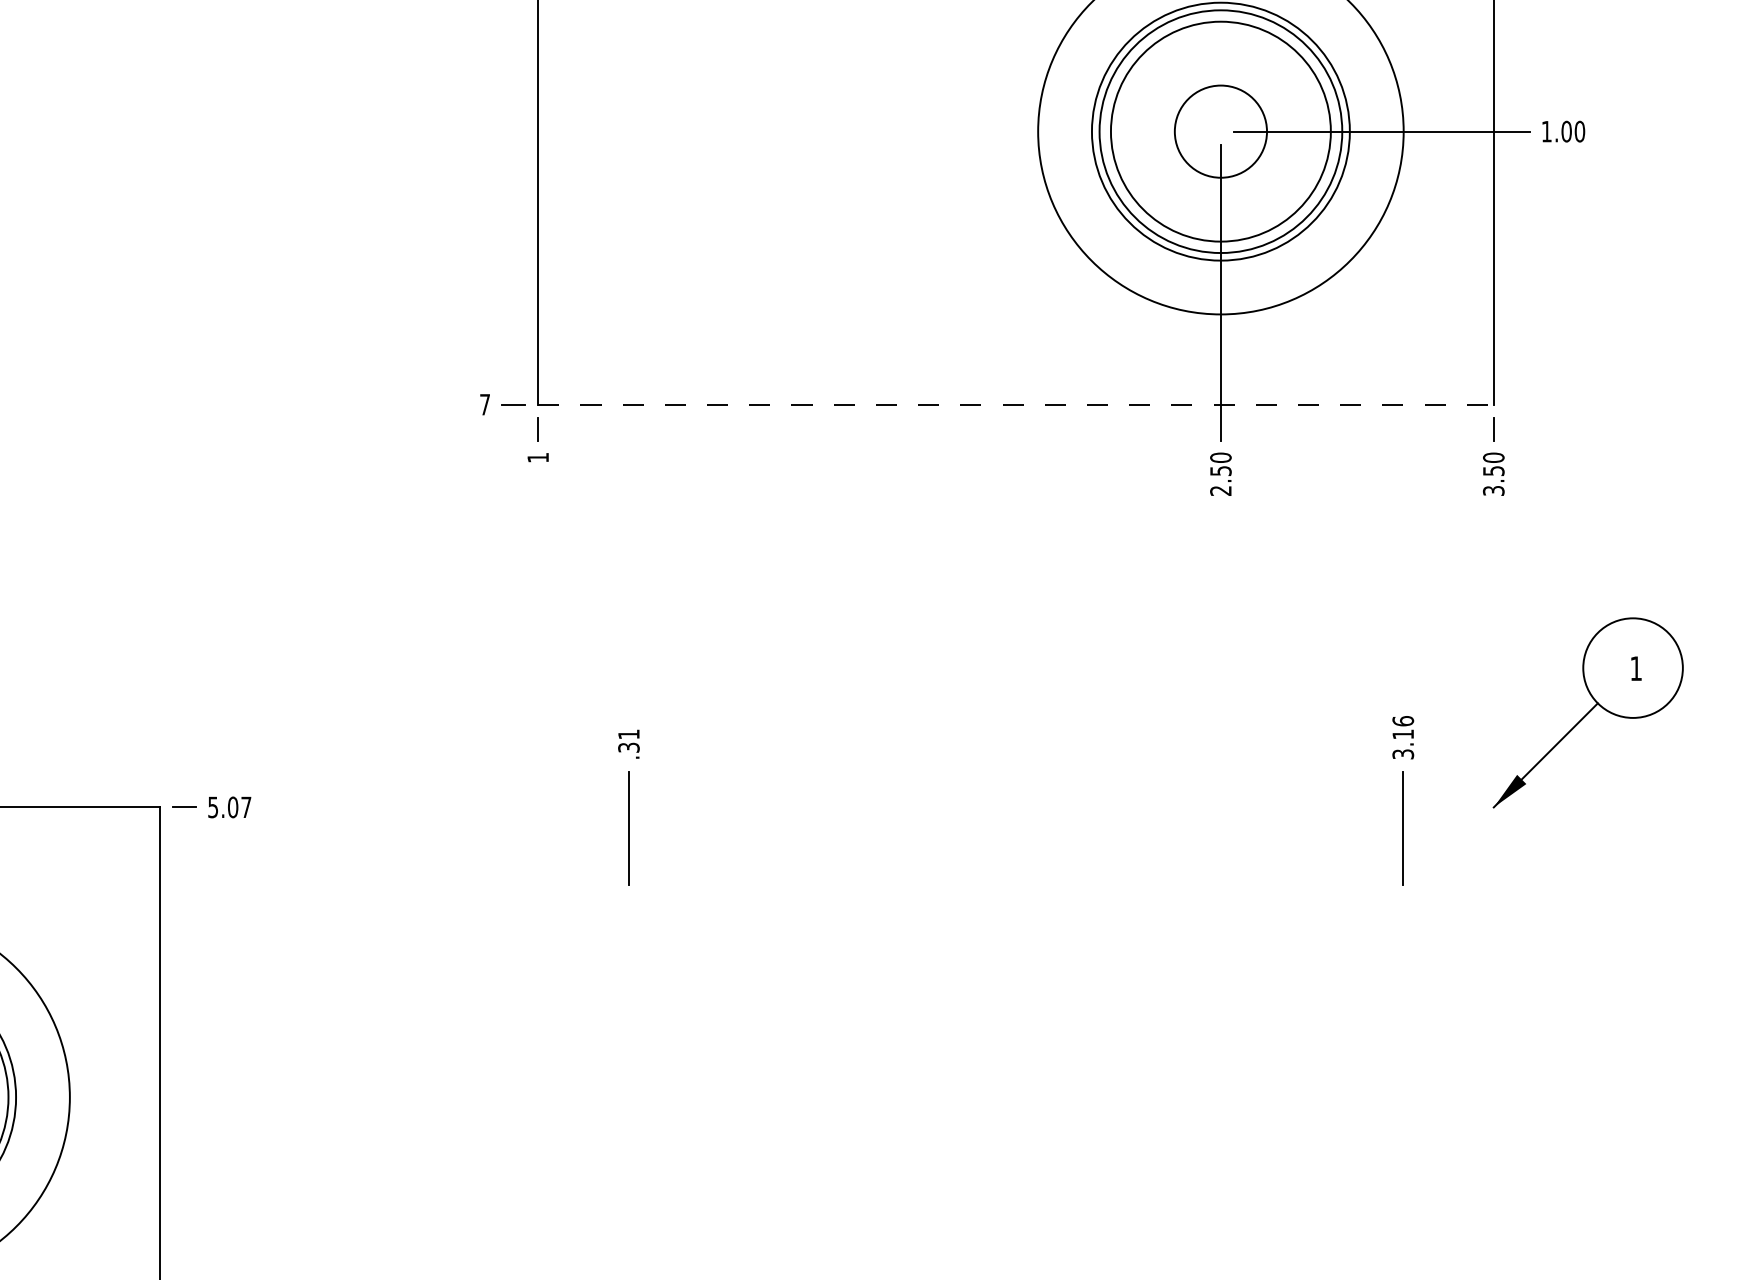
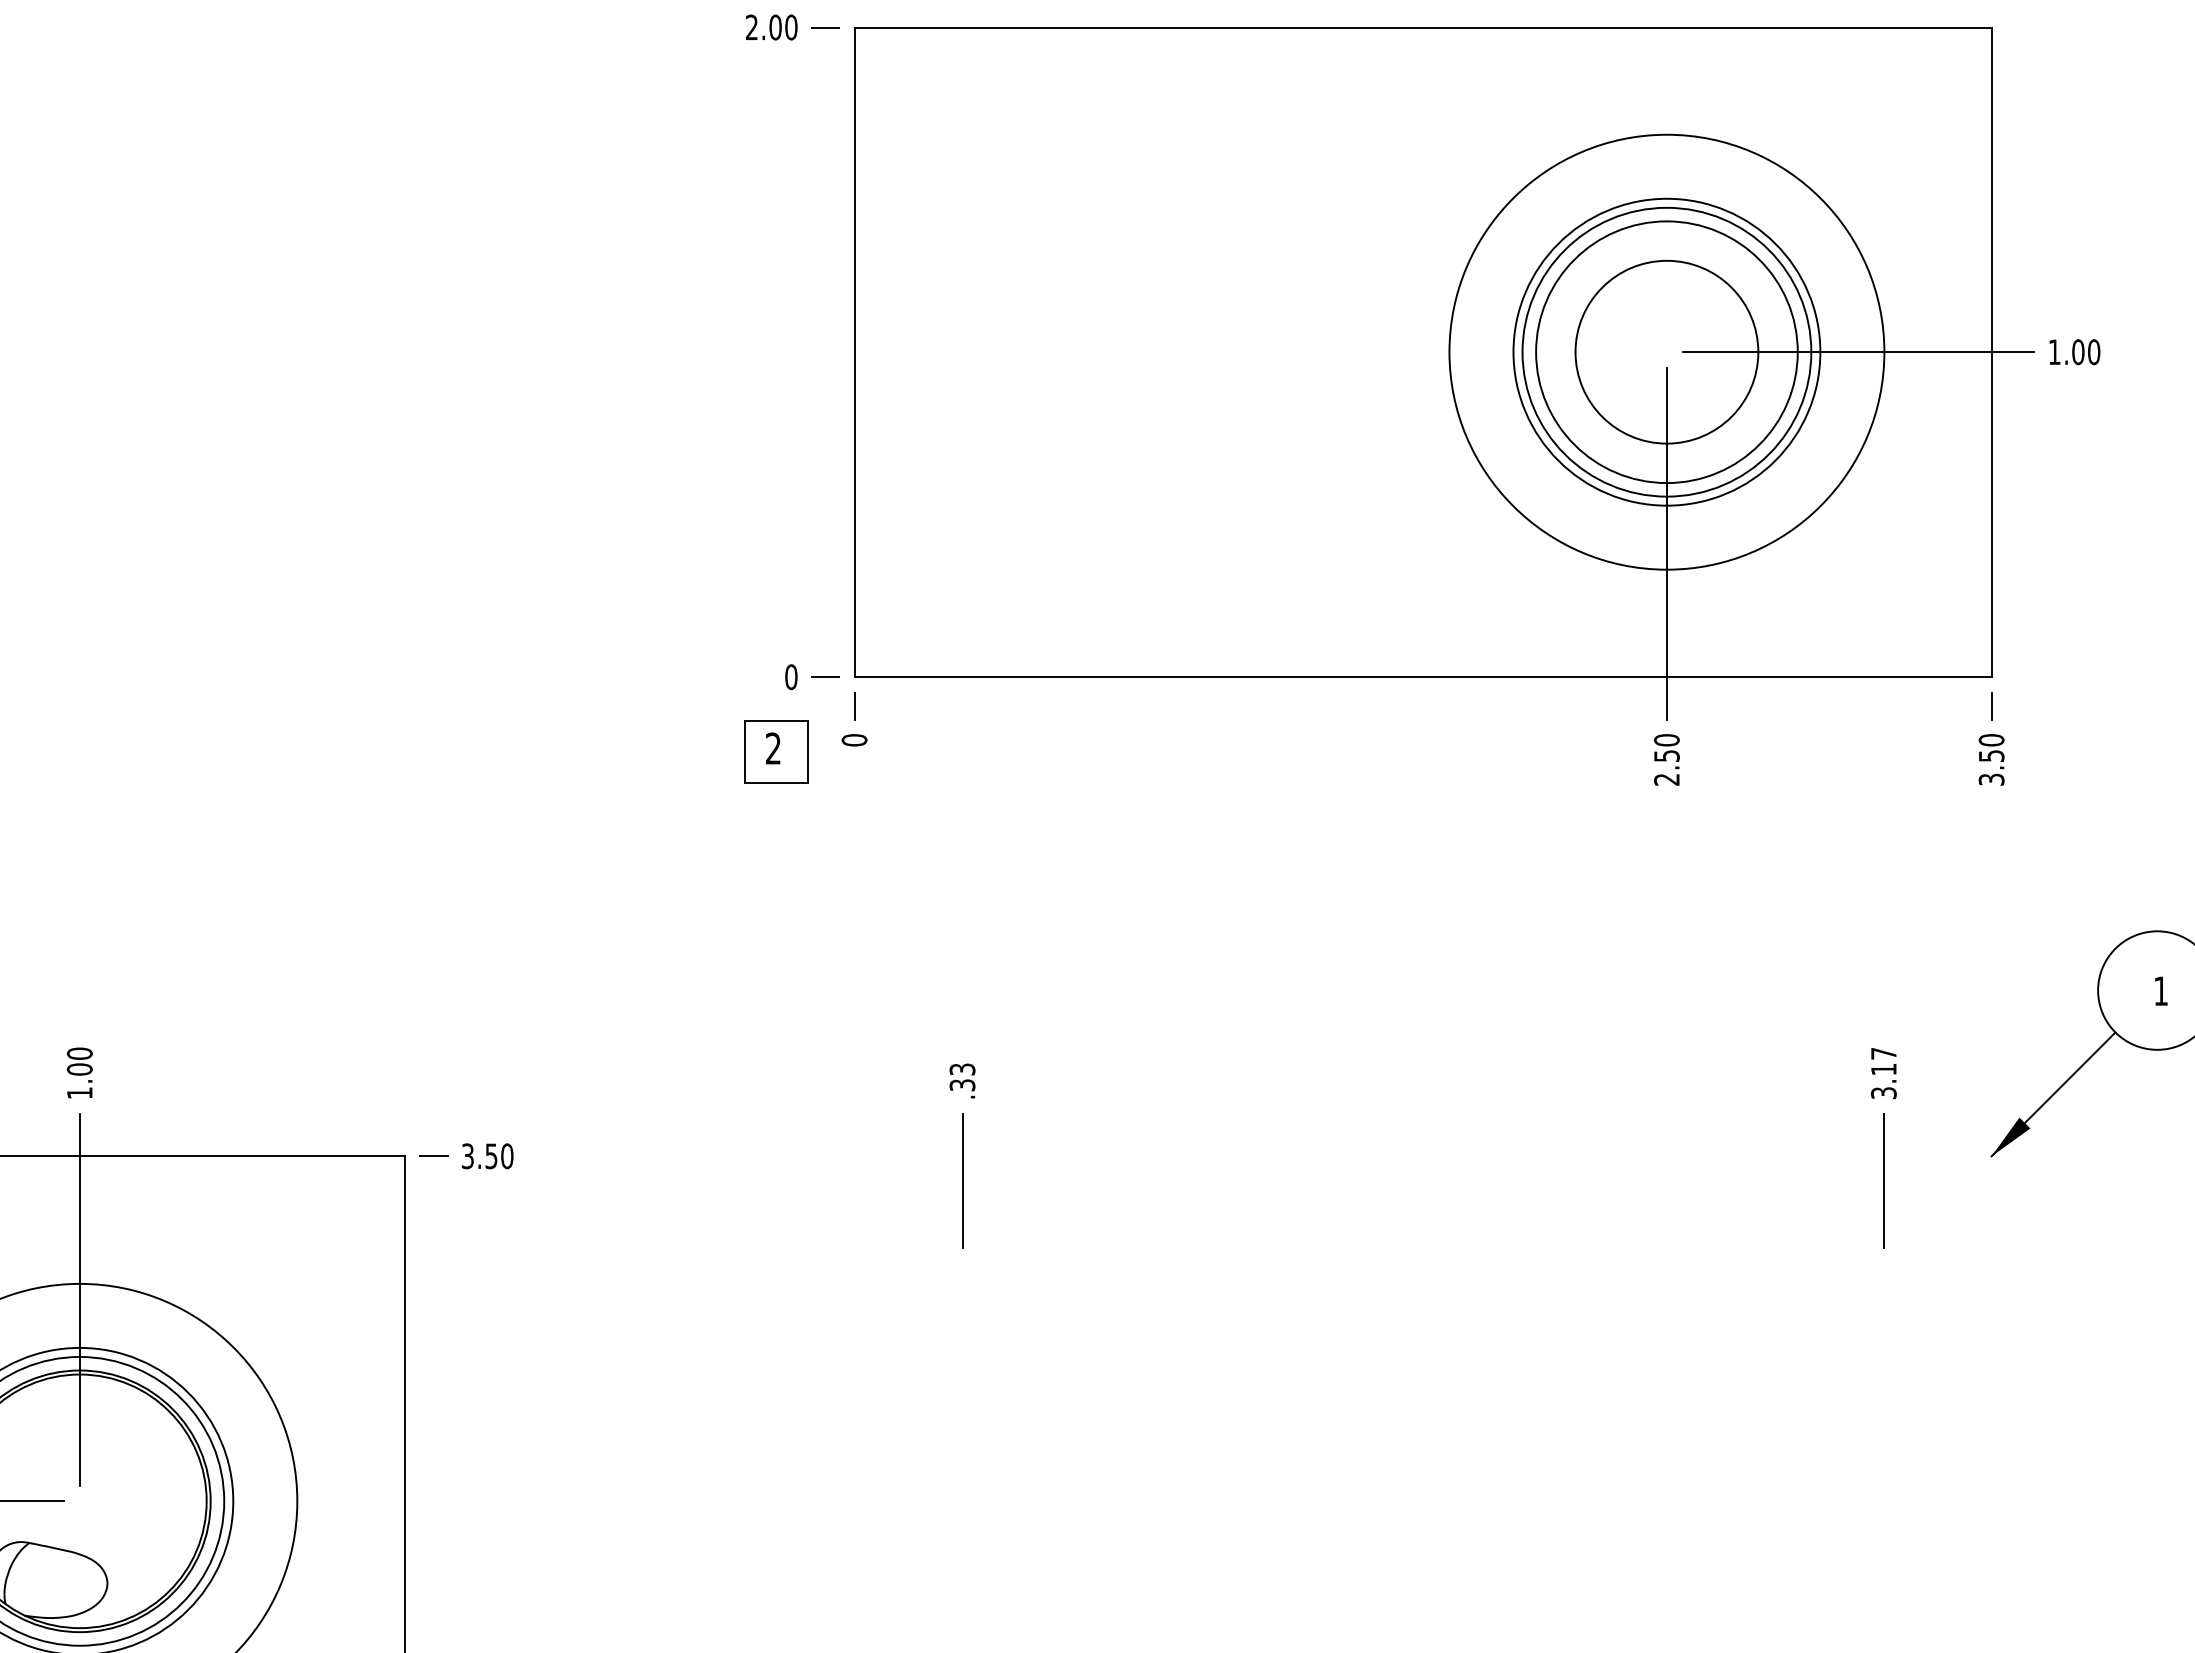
circle: (1220, 131) -> (1666, 351), size x1.67
text: (485, 405) -> (791, 677), 7 -> 0
line: (1016, 405) -> (1423, 677), dashed -> solid
text: (538, 457) -> (854, 740), 1 -> 0
part: (472, 467) -> (776, 751), added
text: (1402, 721) -> (1883, 1053), 3.16 -> 3.17
text: (628, 734) -> (962, 1069), .31 -> .33
text: (229, 807) -> (487, 1156), 5.07 -> 3.50

